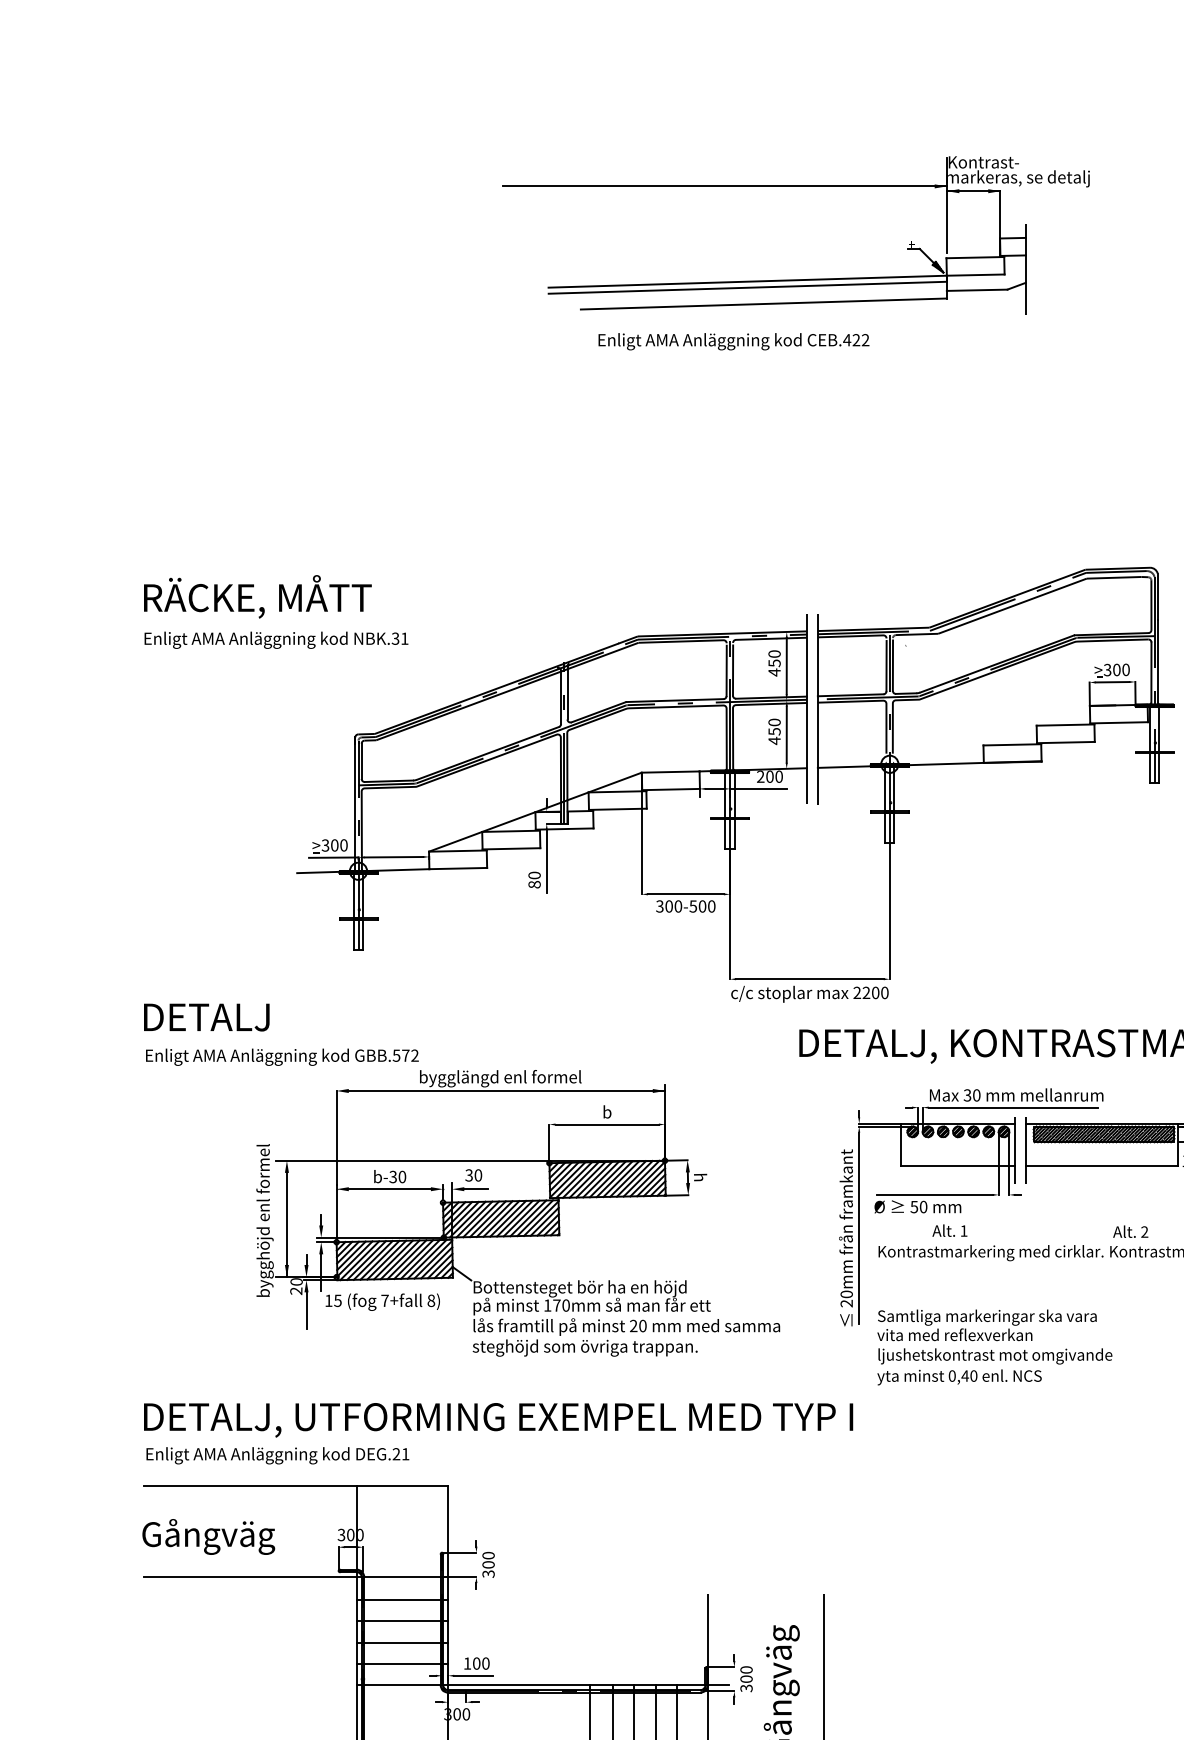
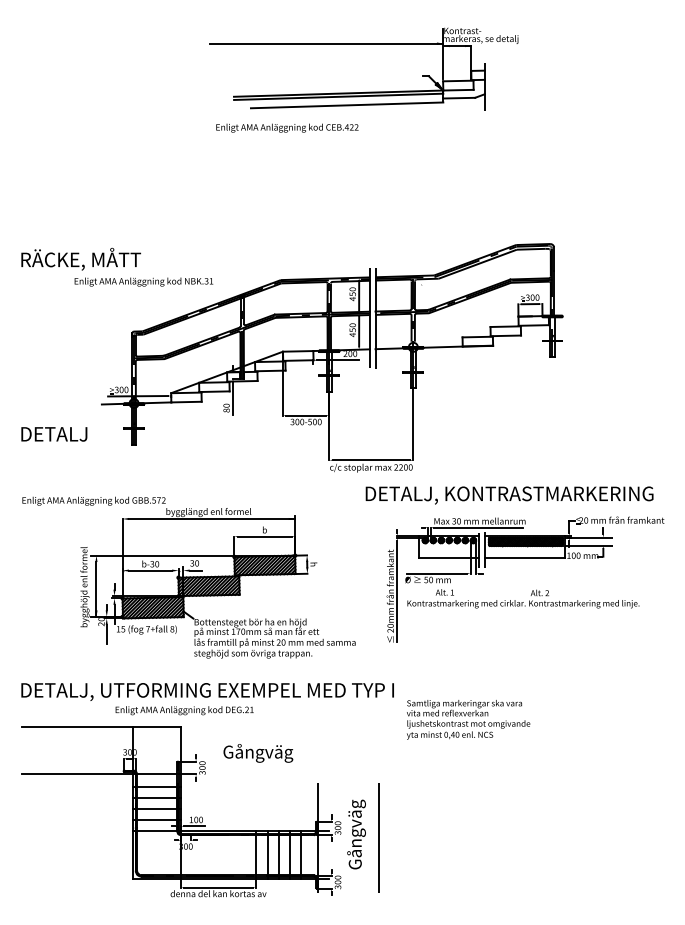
text: (734, 340) -> (287, 127), moved
text: (275, 639) -> (143, 281), moved
text: (207, 1017) -> (54, 434), moved
text: (994, 1346) -> (468, 719), moved
text: (277, 1455) -> (184, 710), moved
text: (208, 1537) -> (258, 753), moved

